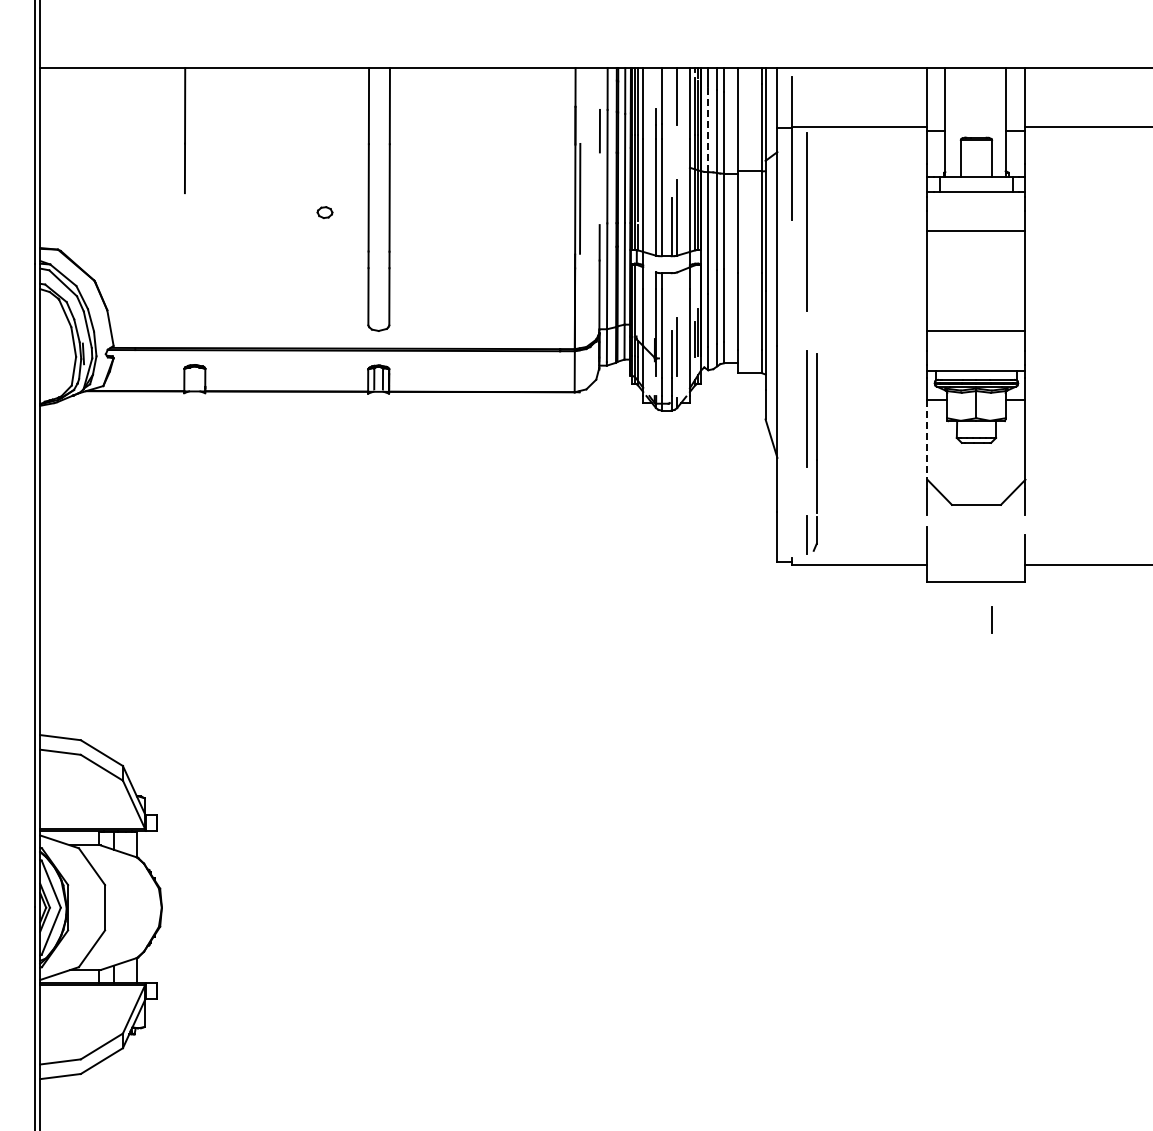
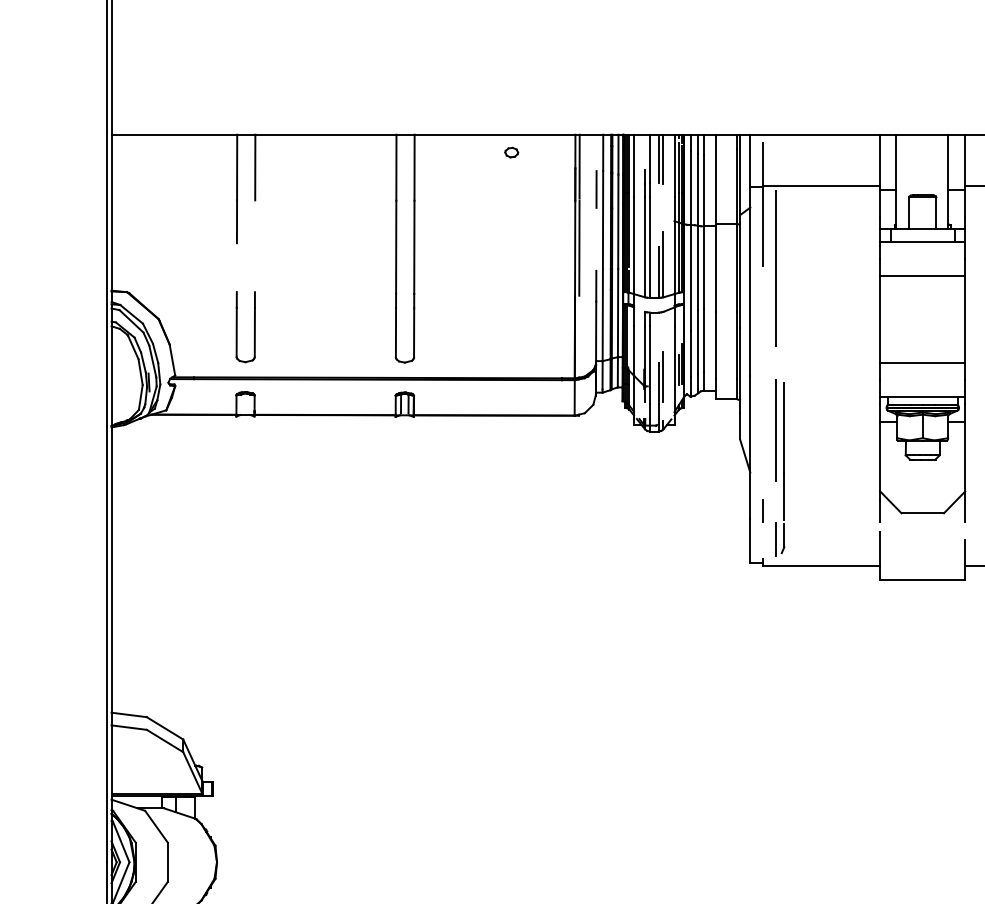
line: (671, 97) -> (658, 160), added
line: (580, 104) -> (579, 166), added
line: (205, 105) -> (254, 167), added
line: (708, 129) -> (690, 188), dashed -> solid
part: (324, 212) -> (511, 152), moved
part: (185, 289) -> (237, 326), added
line: (927, 439) -> (880, 456), dashed -> solid
line: (991, 619) -> (762, 510), moved

